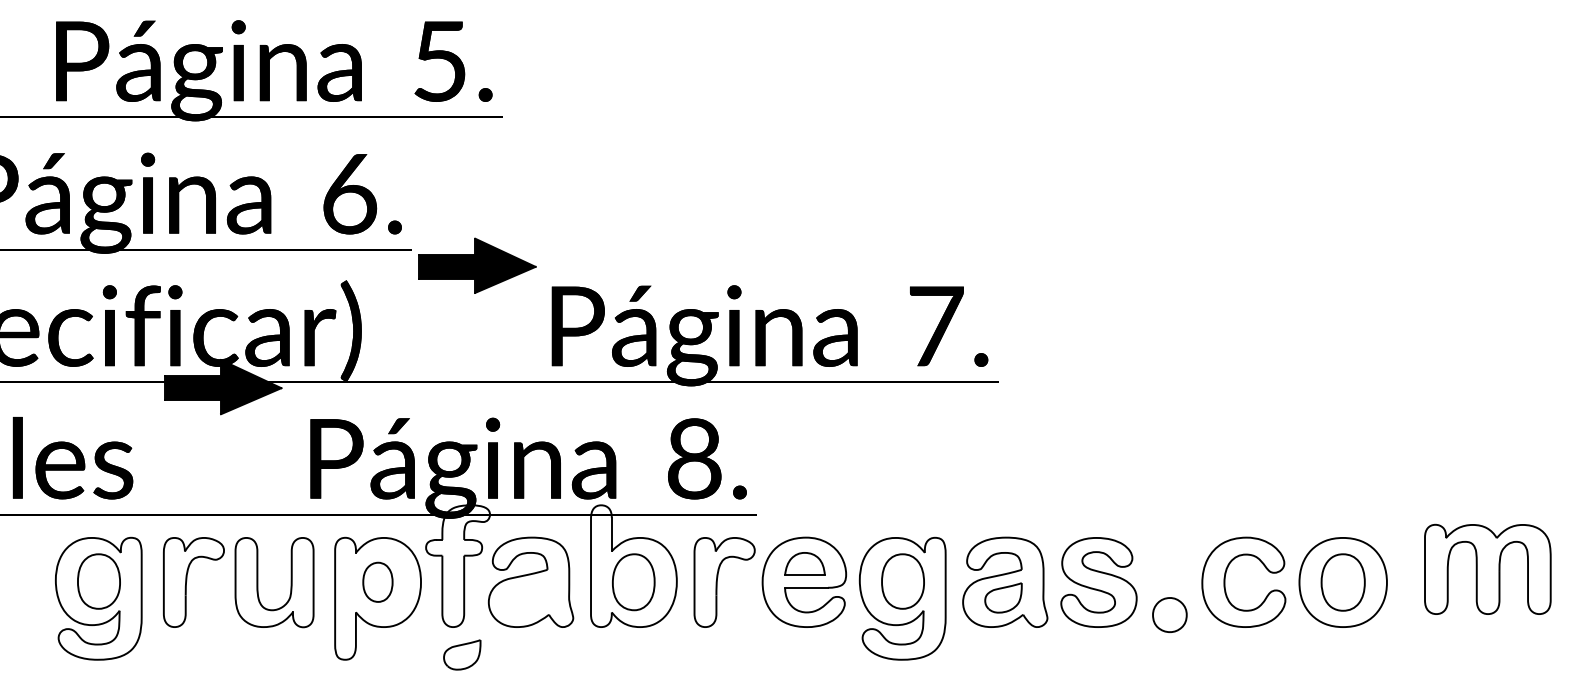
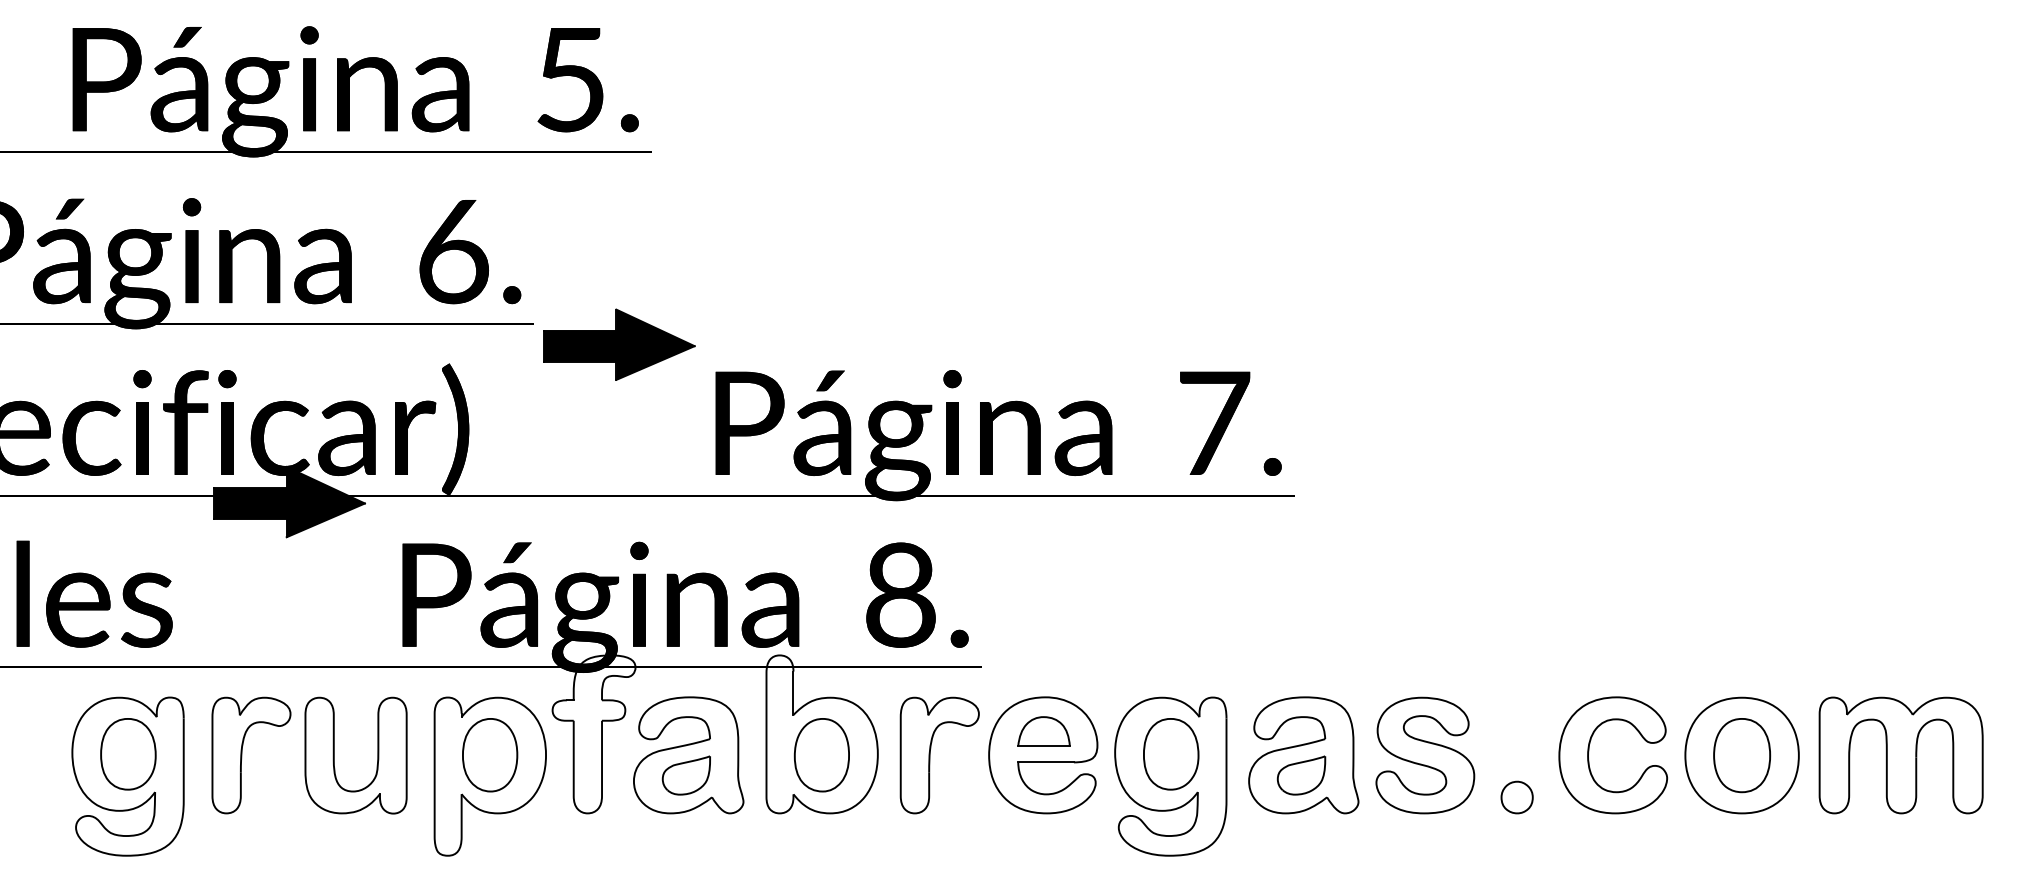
part: (1487, 568) -> (1900, 754), moved
part: (377, 582) -> (489, 755), size x1.43
part: (1169, 614) -> (1516, 797), size x0.71
part: (462, 654) -> (686, 774), moved

